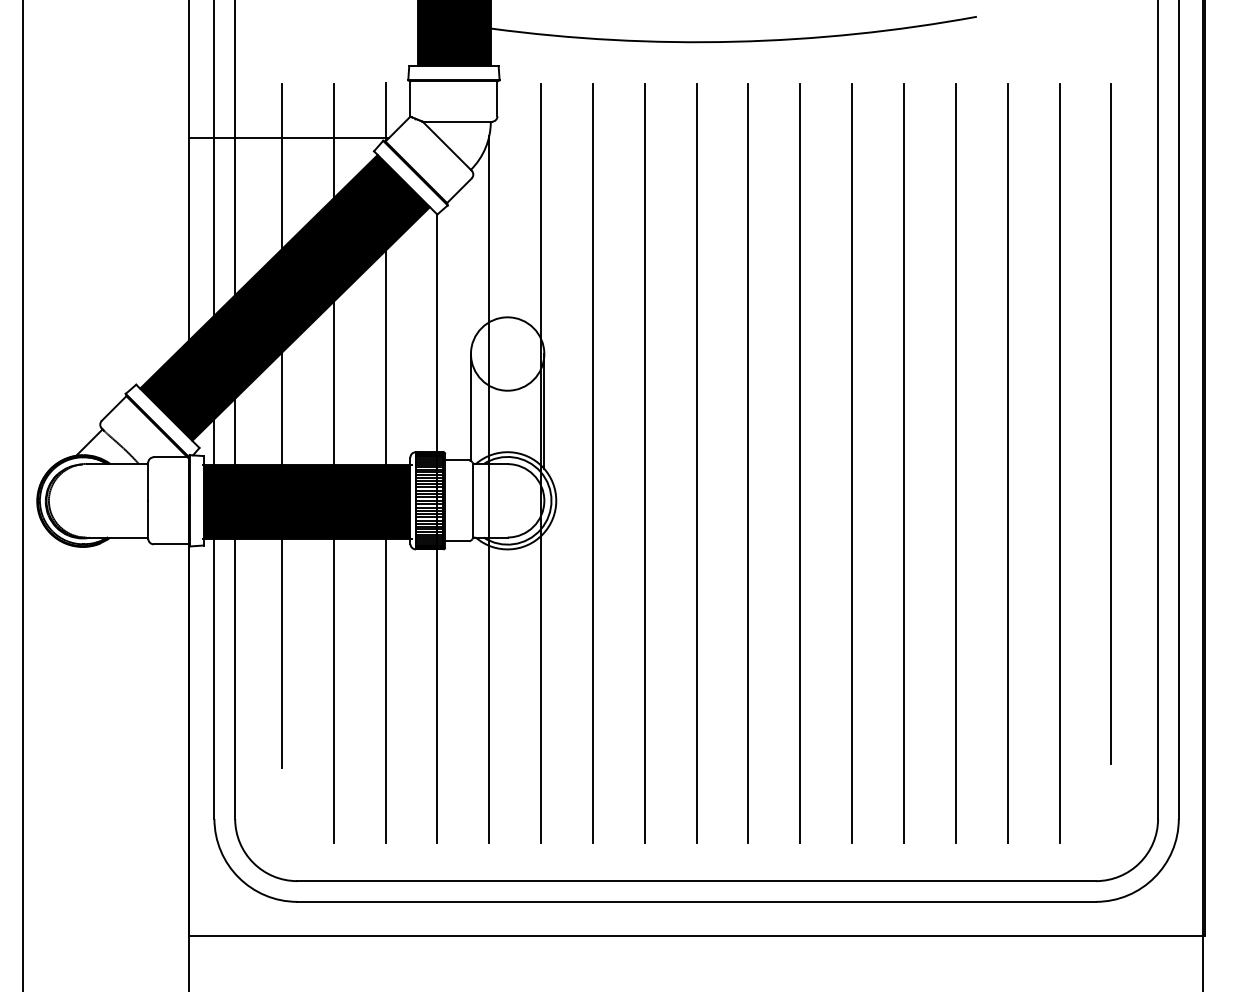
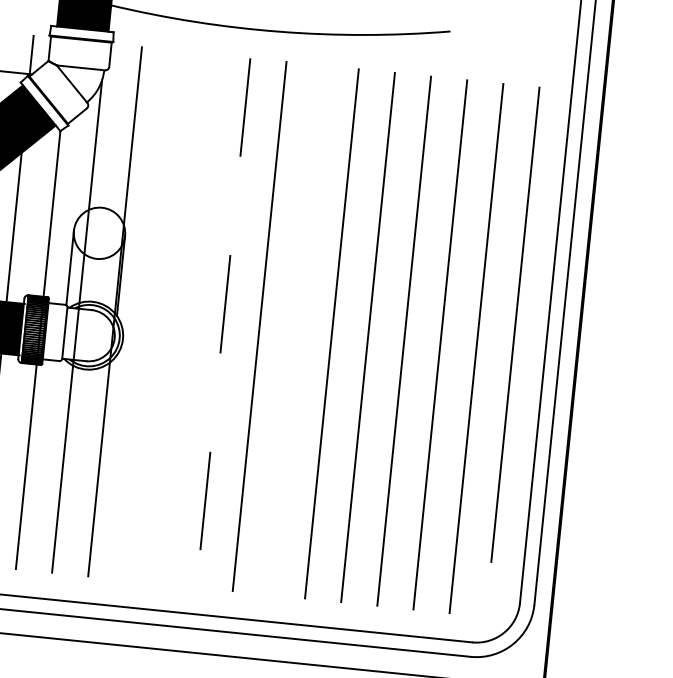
line: (592, 462) -> (150, 314), removed
line: (644, 462) -> (187, 318), removed
line: (800, 462) -> (295, 329), removed
line: (696, 463) -> (223, 323), solid -> dashed

